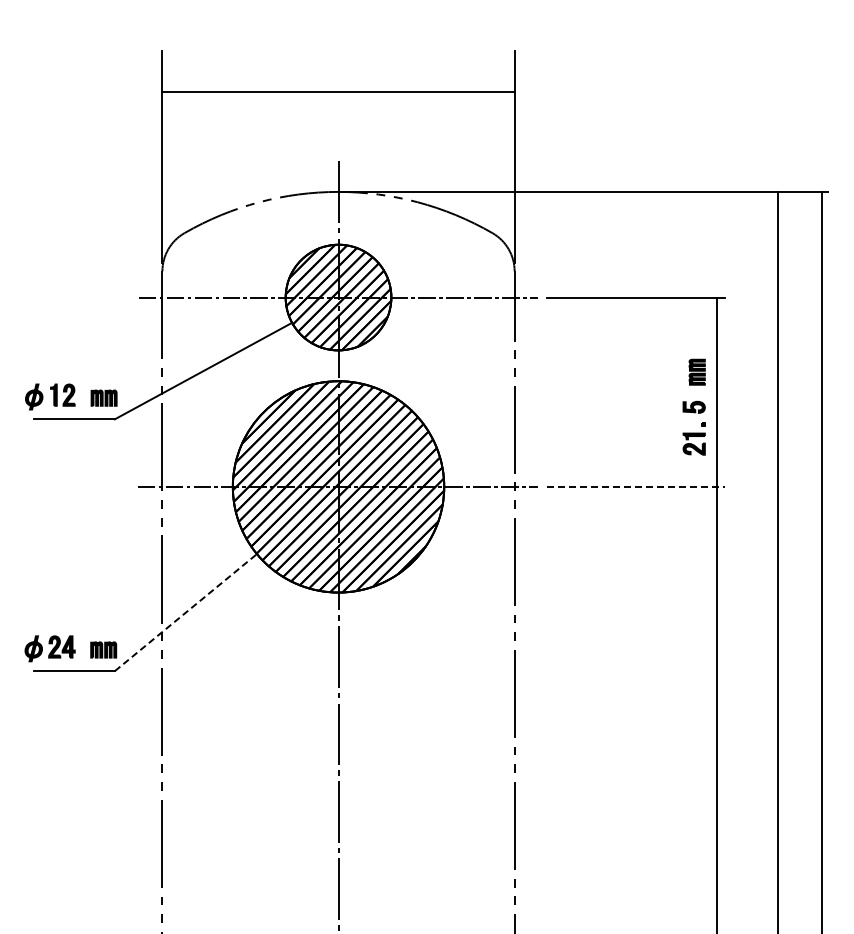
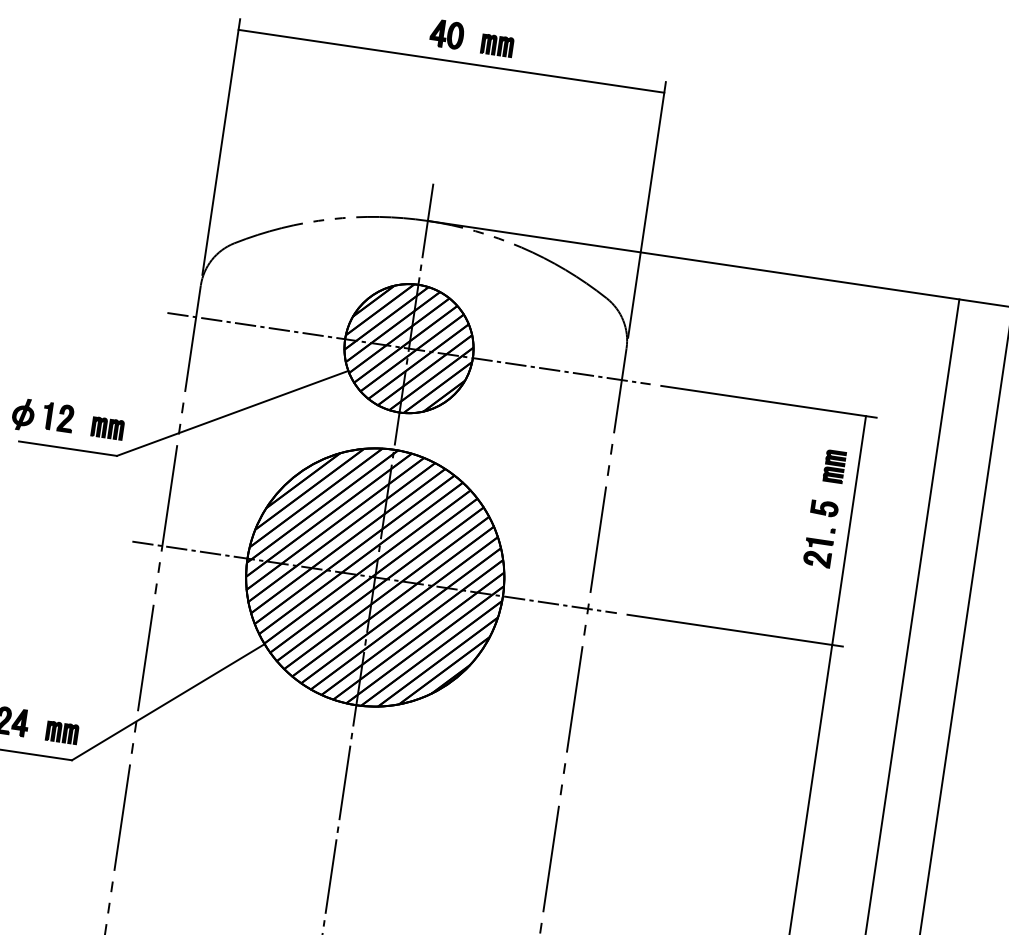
part: (345, 38) -> (463, 36), added
line: (338, 91) -> (451, 60), moved
part: (693, 406) -> (823, 507), moved
line: (636, 486) -> (735, 630), dashed -> solid
line: (186, 612) -> (169, 702), dashed -> solid

